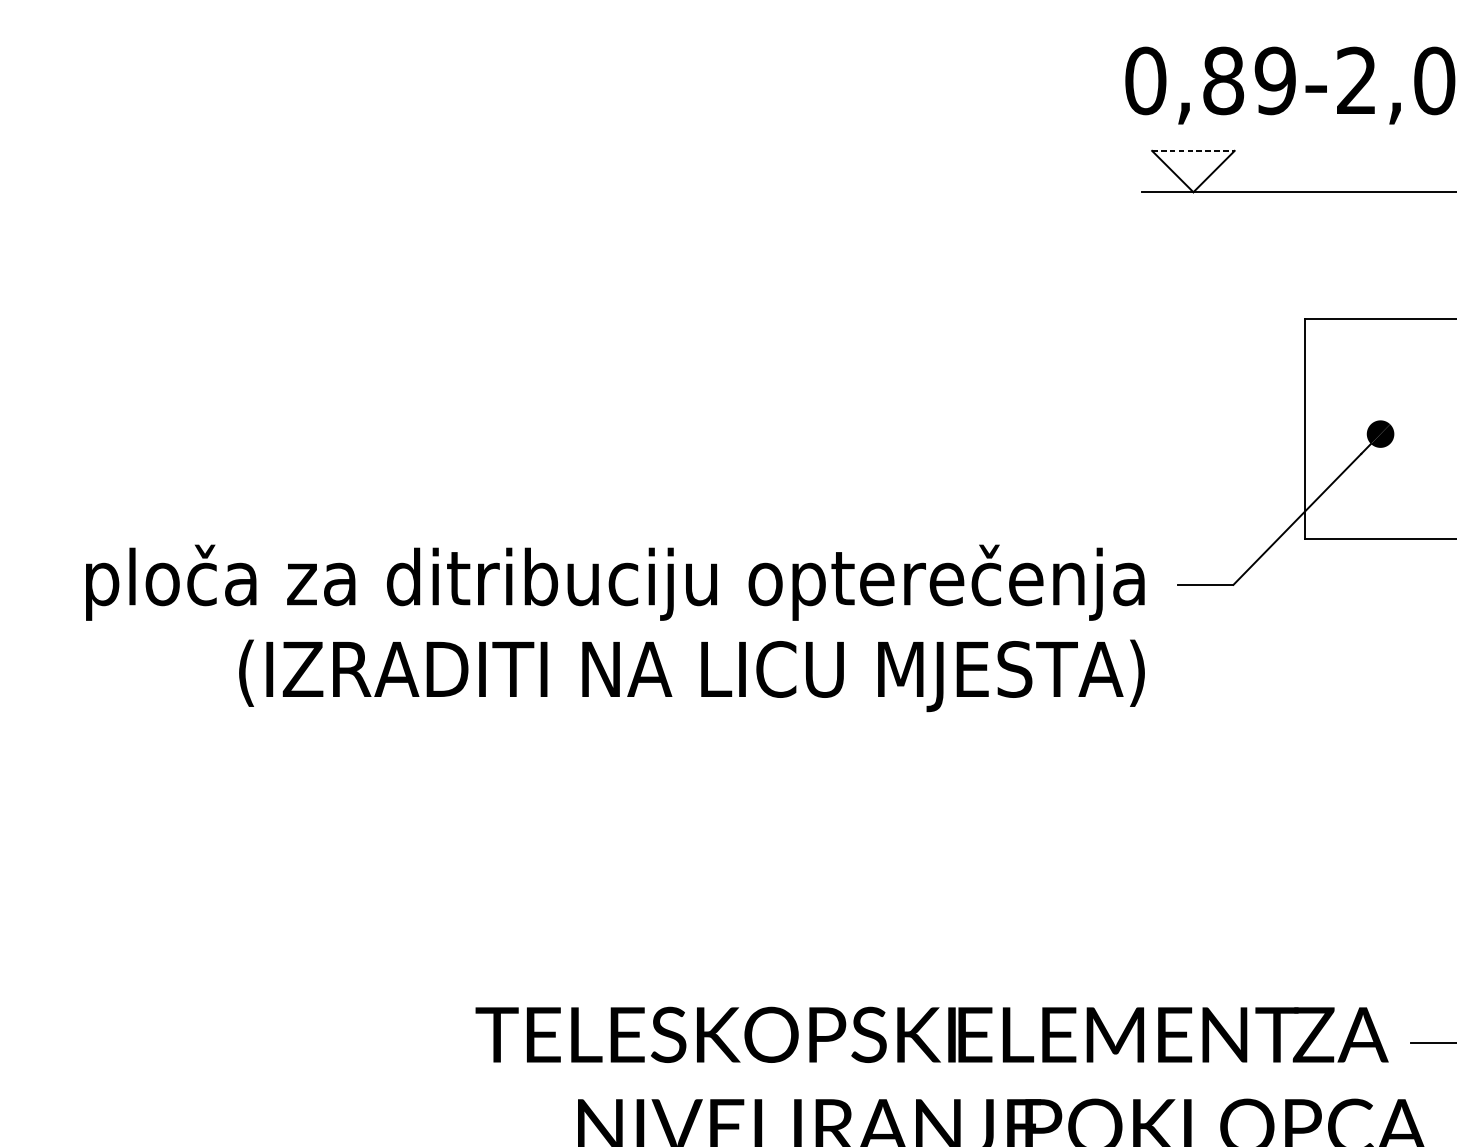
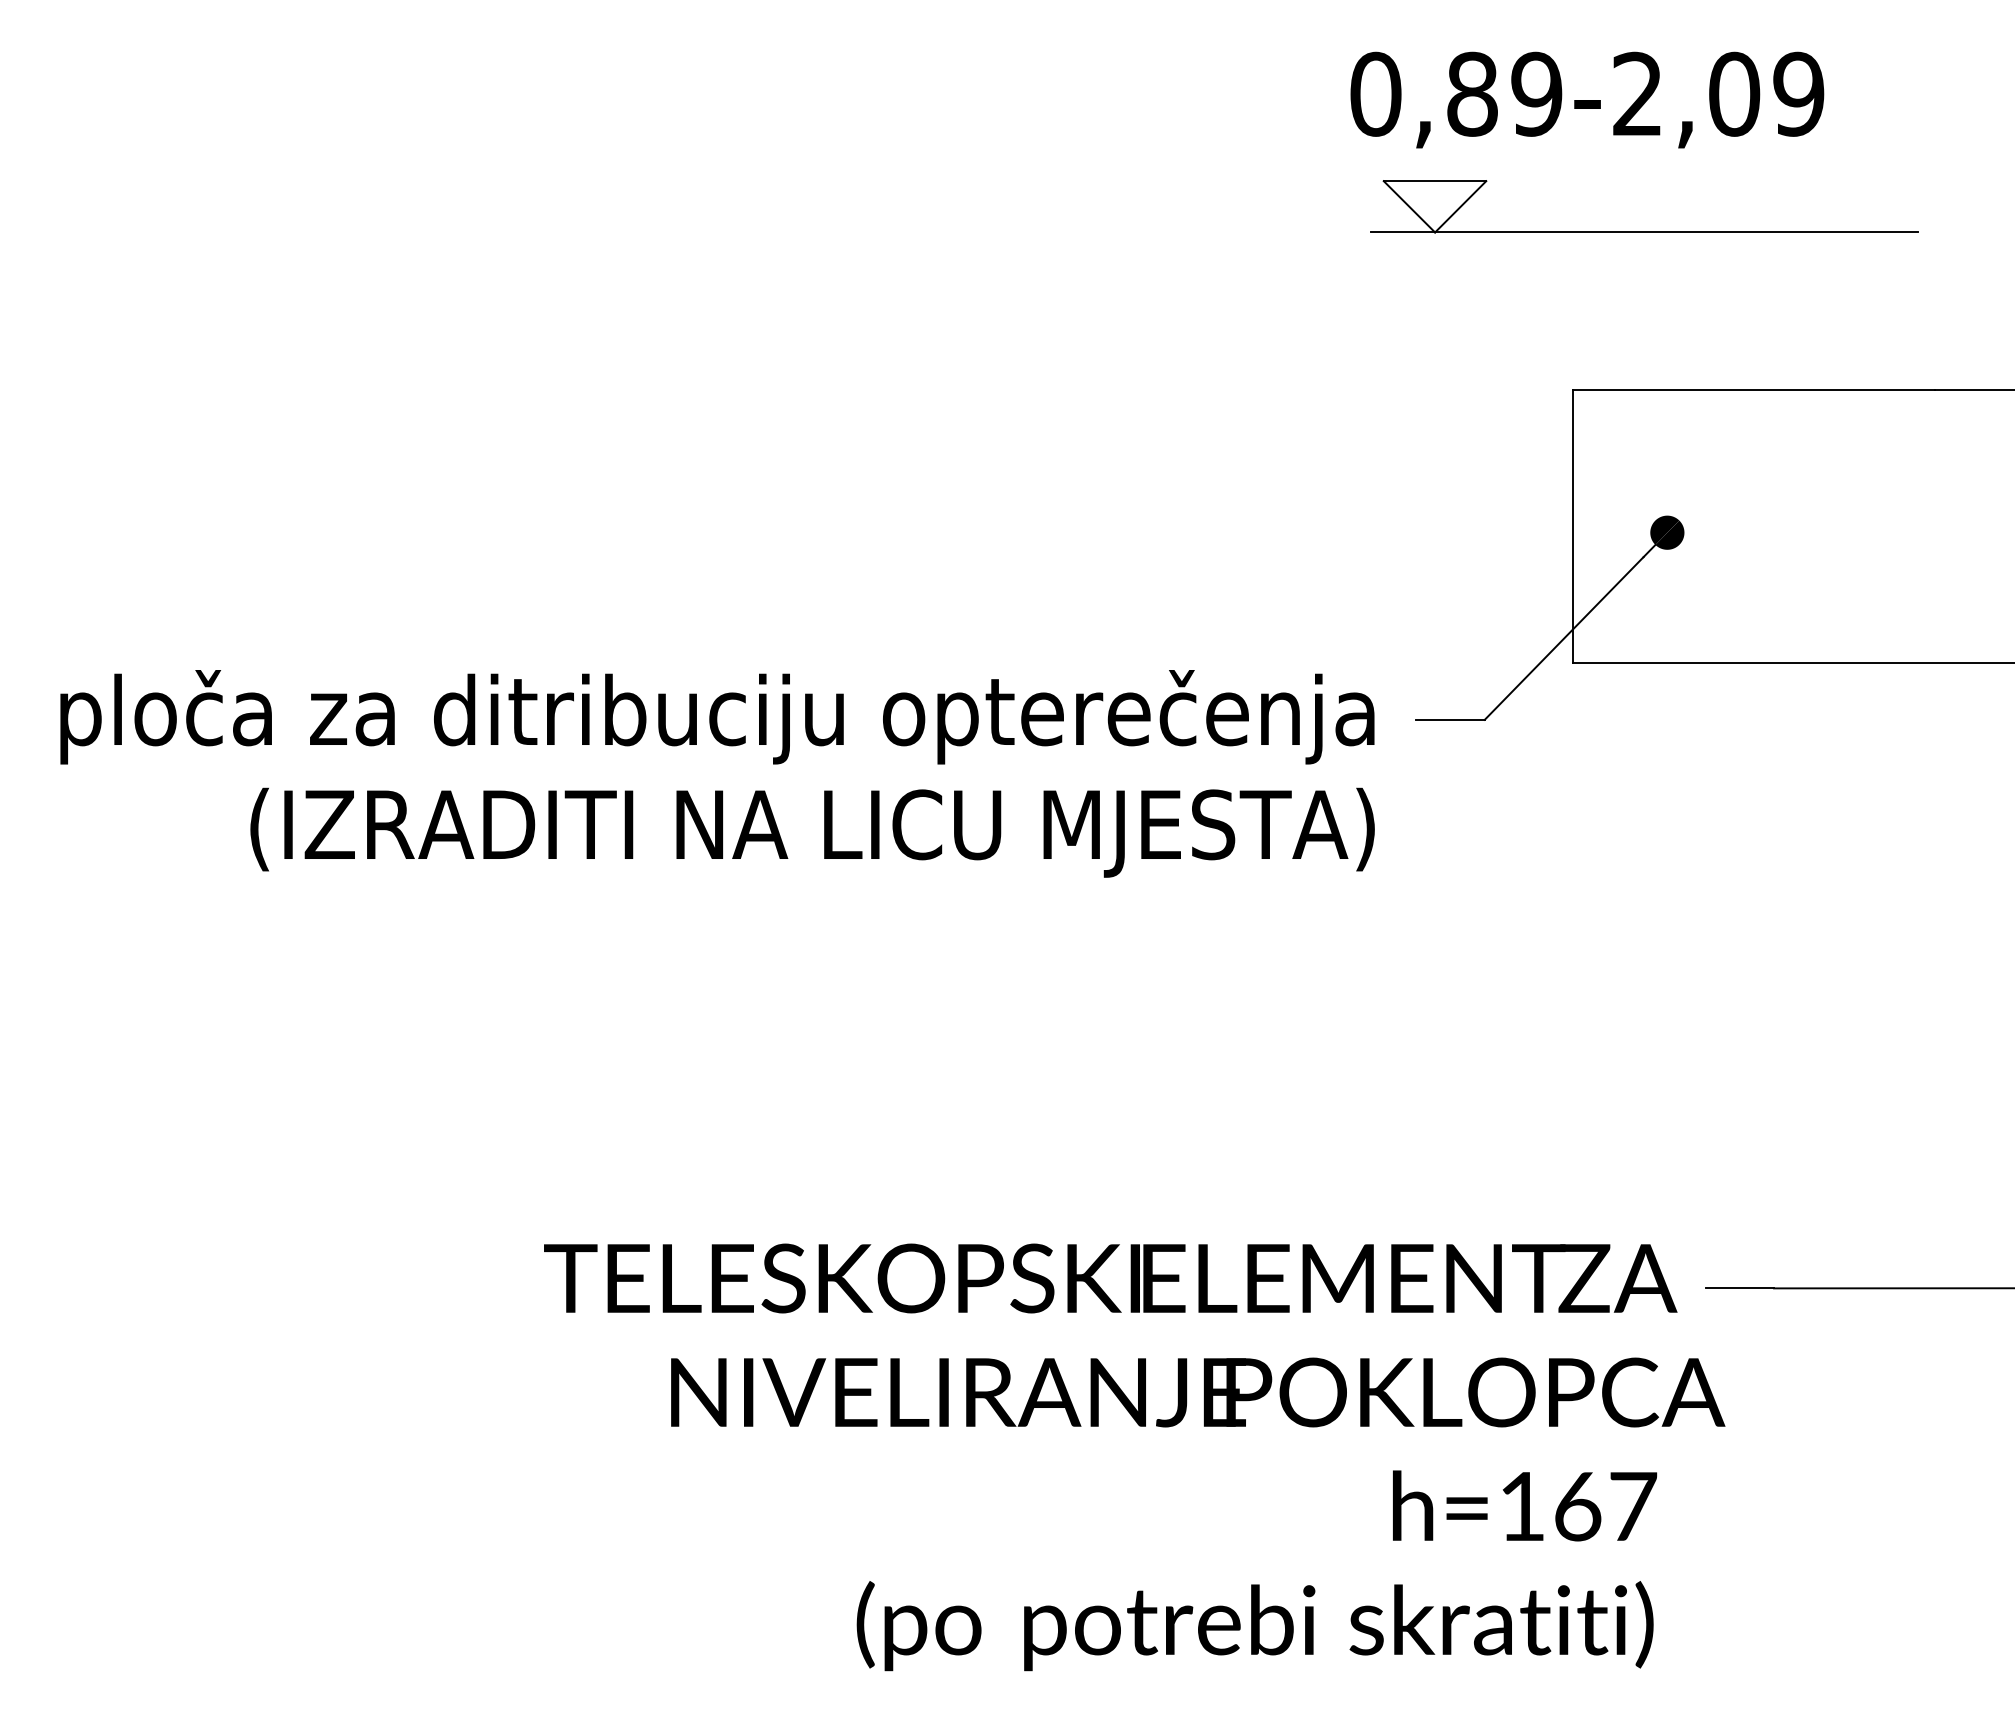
line: (1193, 151) -> (1435, 181), dashed -> solid

